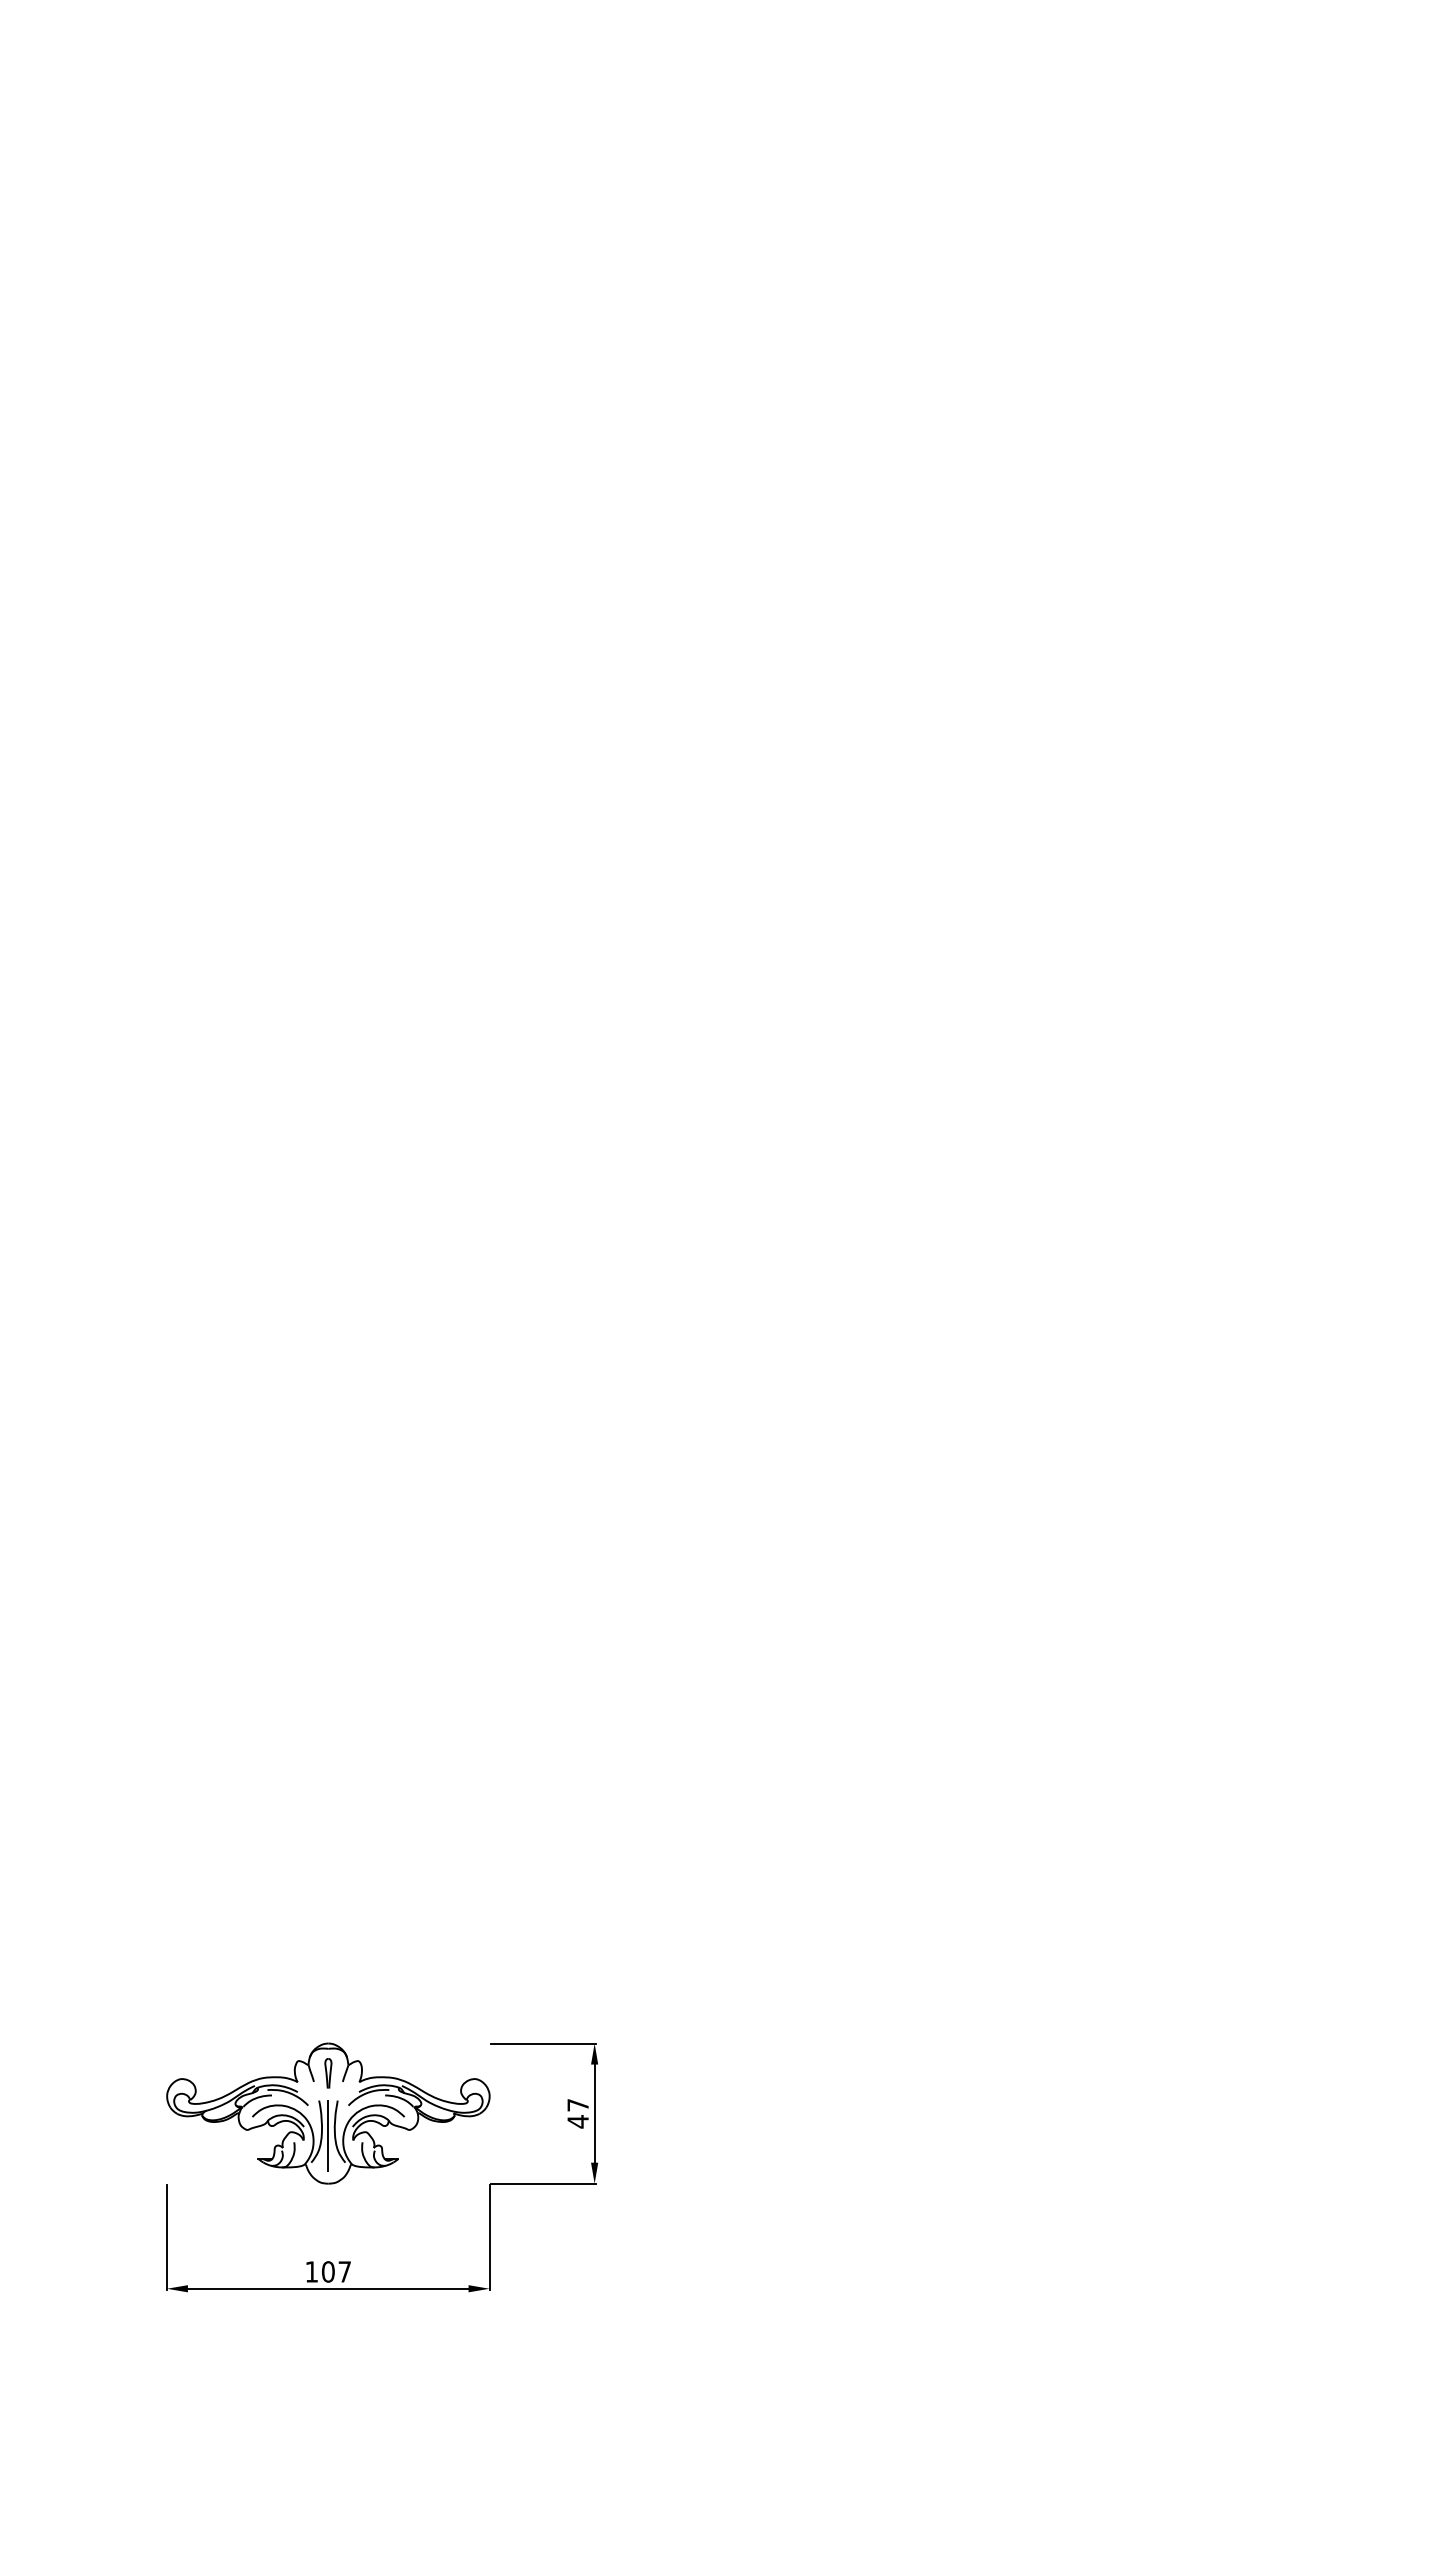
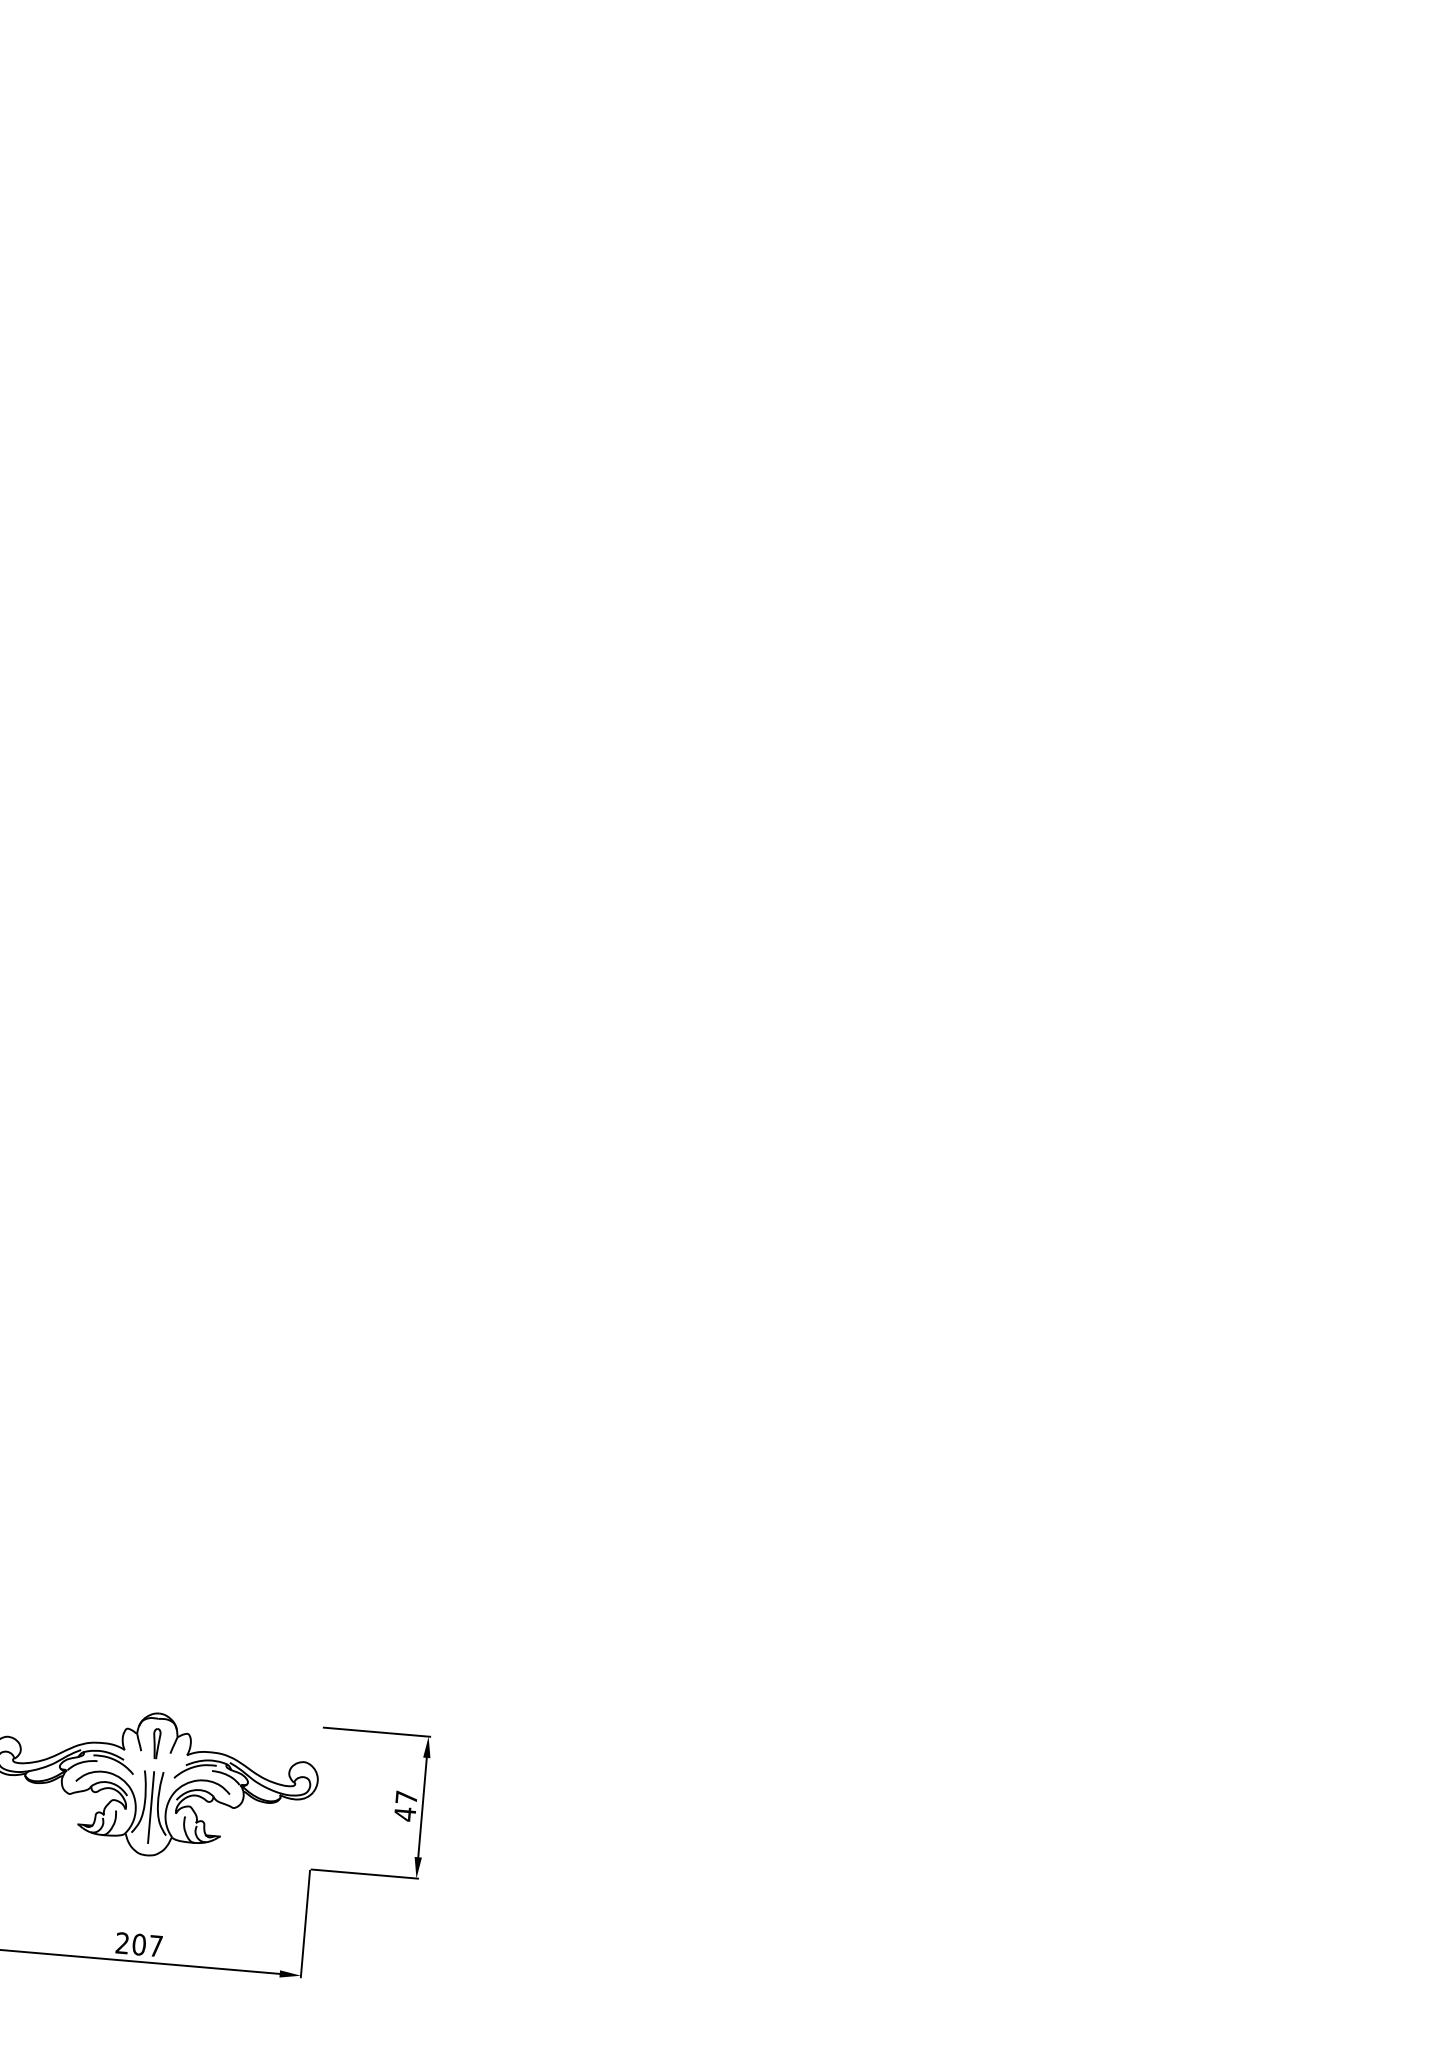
text: (311, 2271) -> (122, 1942), 107 -> 207

